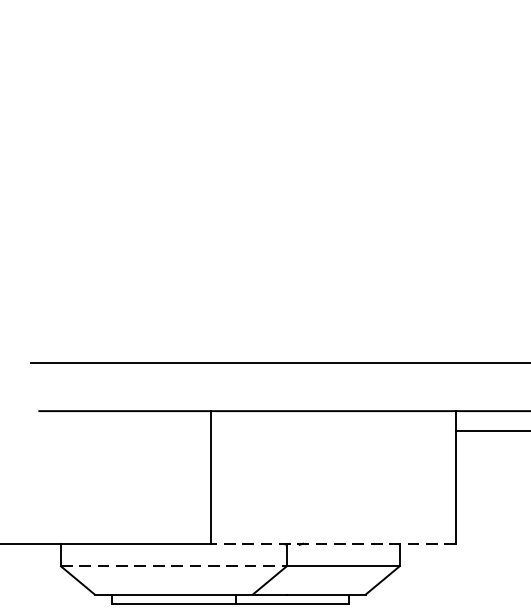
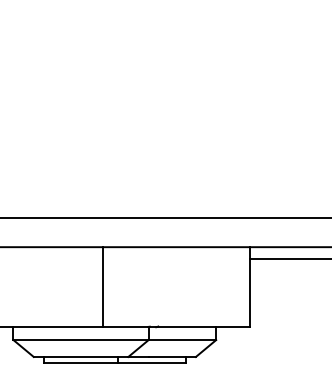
line: (333, 543) -> (176, 326), dashed -> solid
line: (174, 567) -> (81, 340), dashed -> solid

